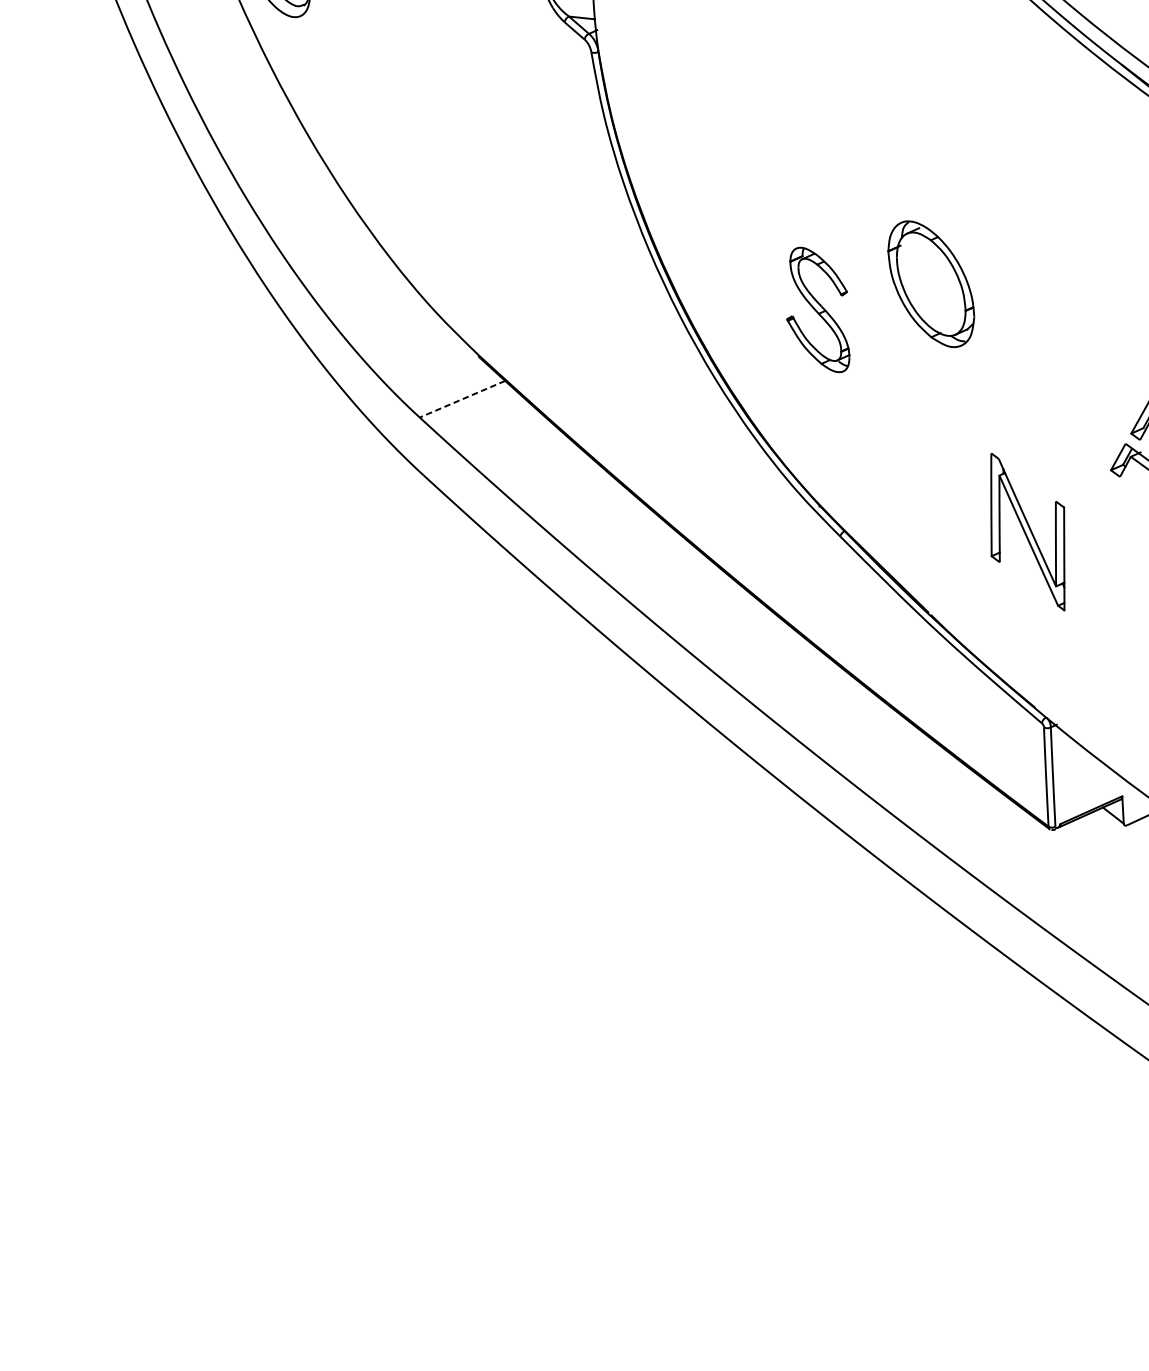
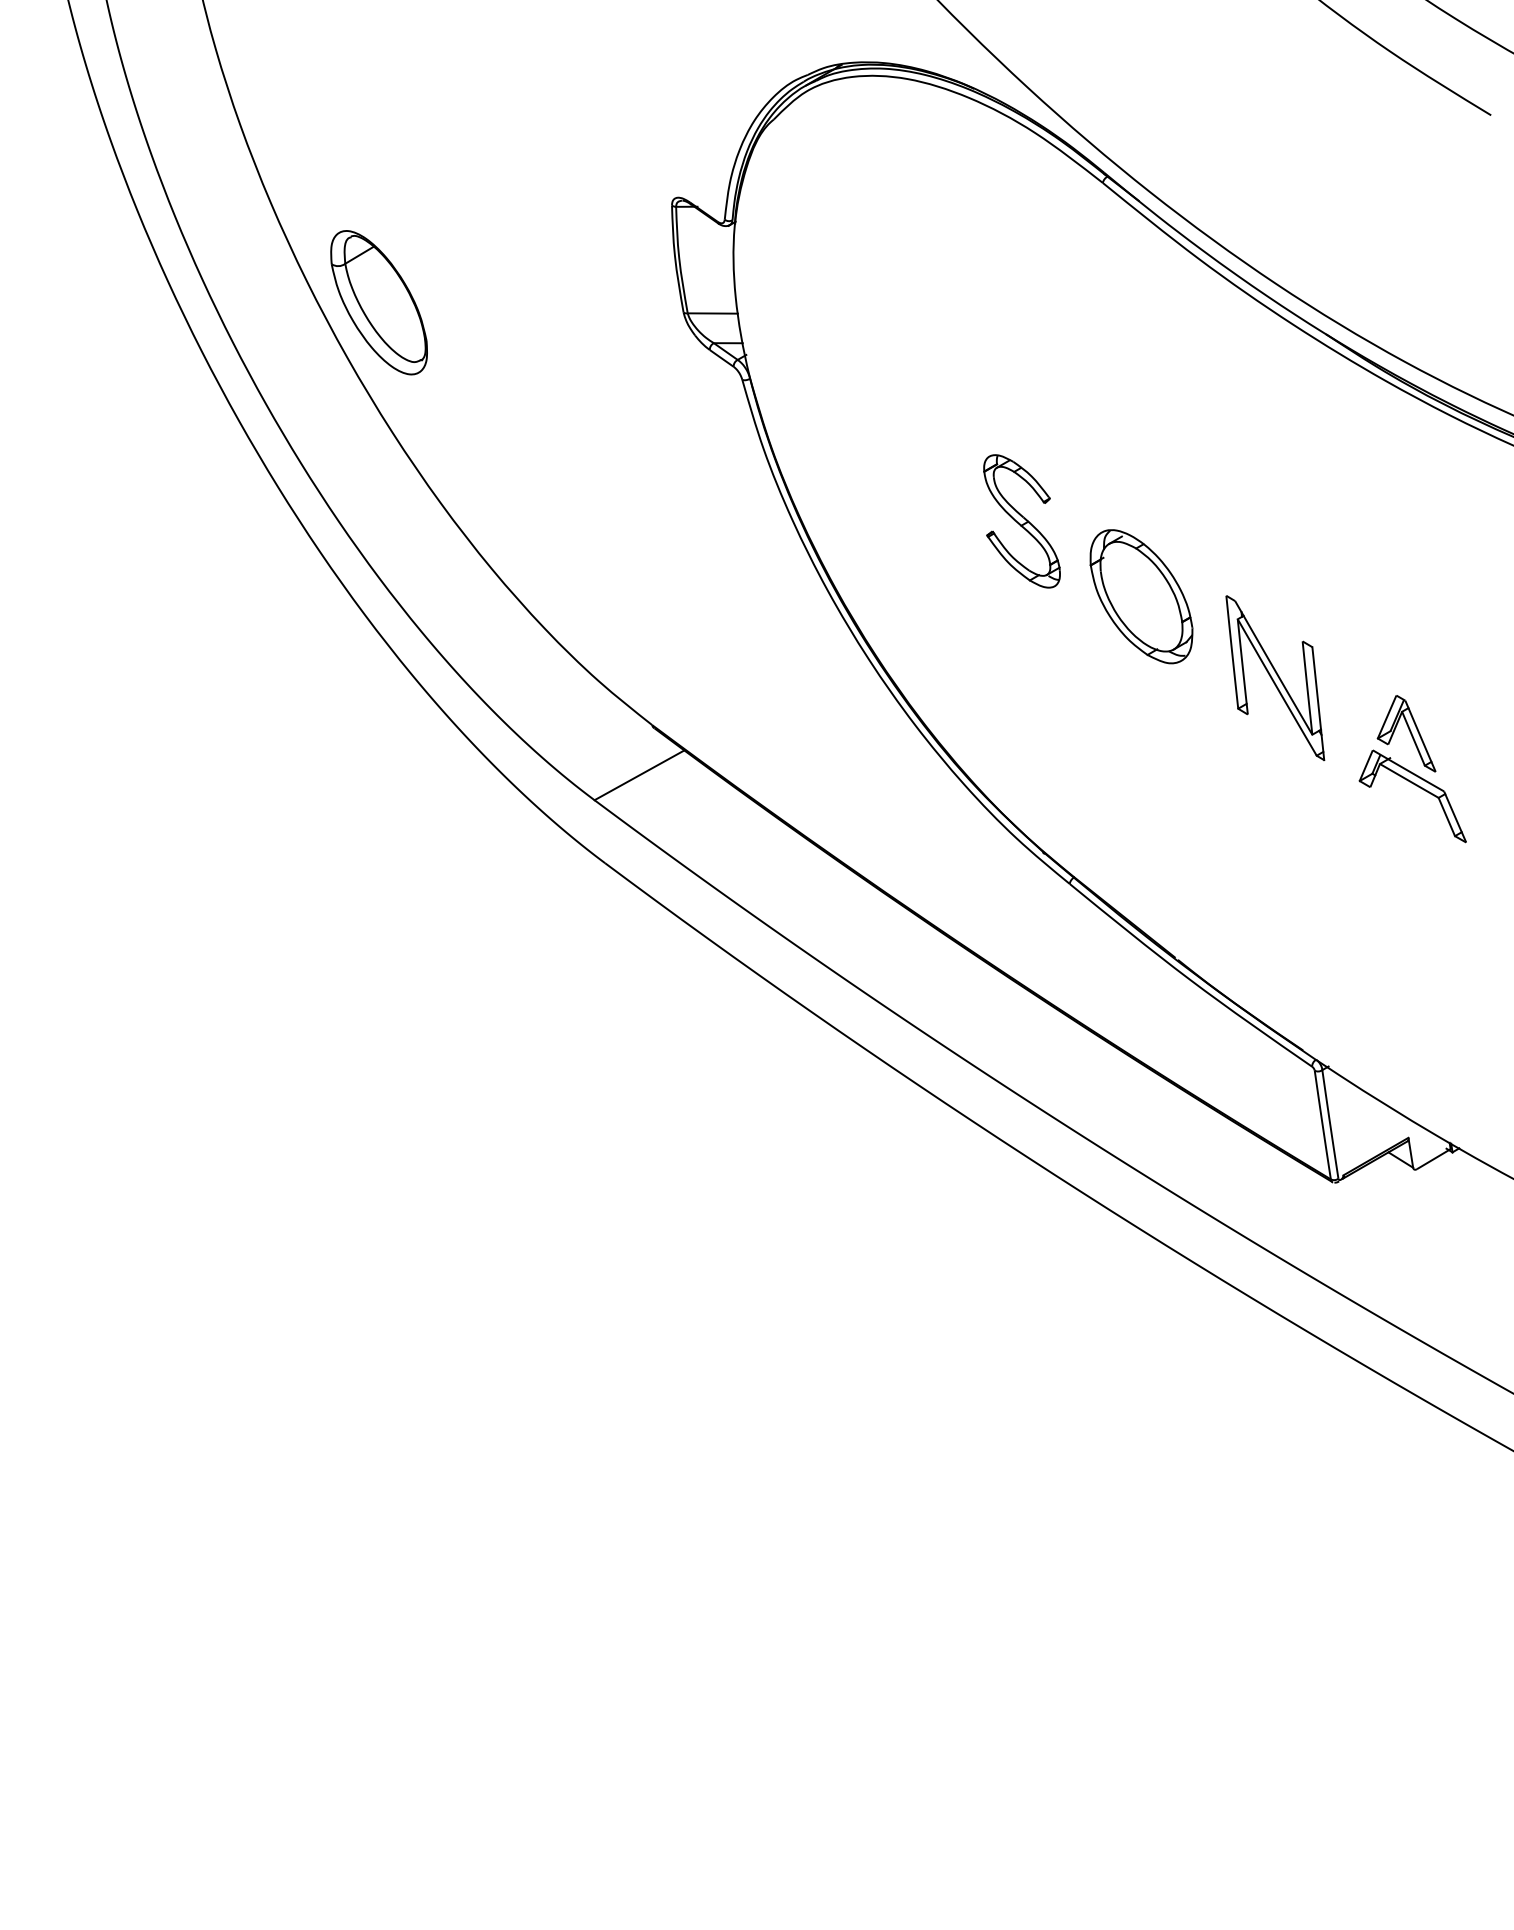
part: (819, 309) -> (1021, 521), moved
line: (462, 399) -> (639, 775), dashed -> solid
part: (1028, 531) -> (1275, 677), moved

